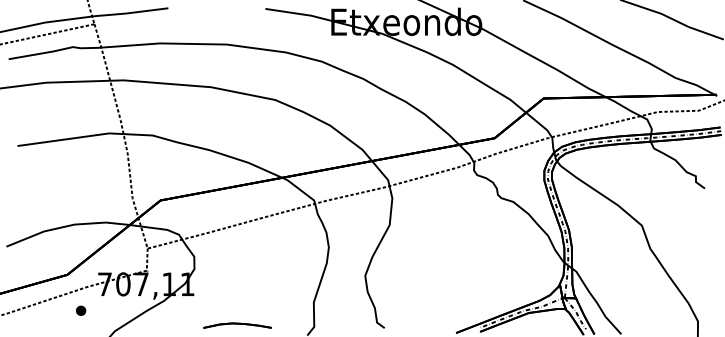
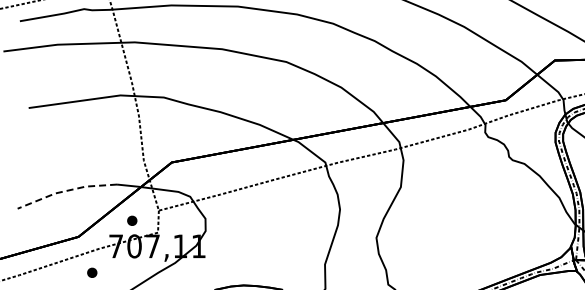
line: (54, 229) -> (65, 191), solid -> dashed
part: (121, 258) -> (132, 220), added

